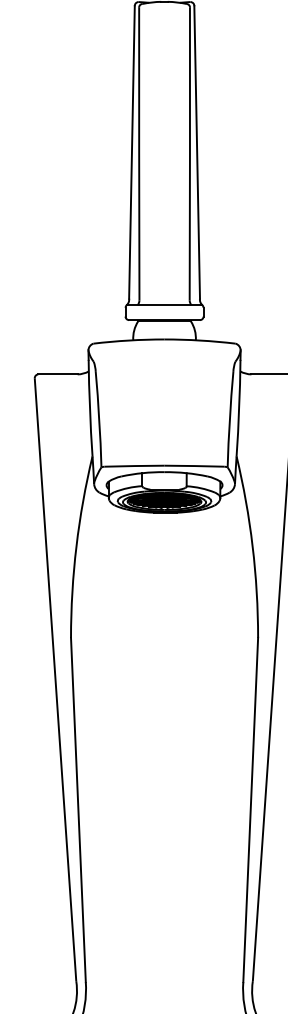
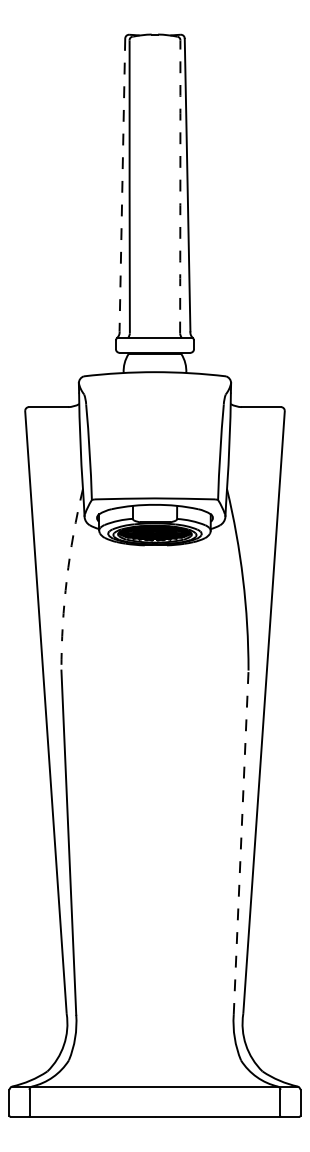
line: (132, 152) -> (122, 185), solid -> dashed
arc: (190, 154) -> (180, 187), solid -> dashed
arc: (76, 546) -> (66, 579), solid -> dashed
line: (251, 809) -> (241, 842), solid -> dashed

